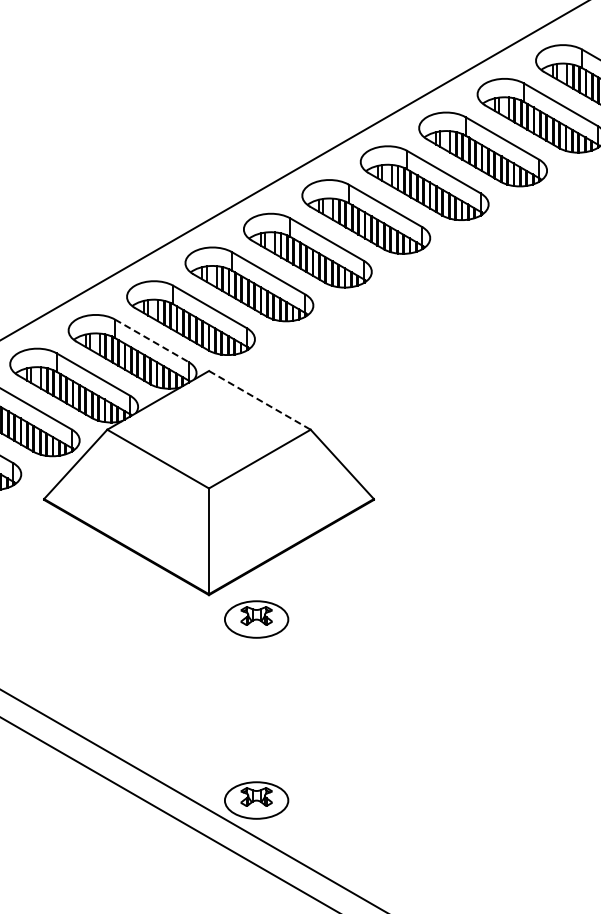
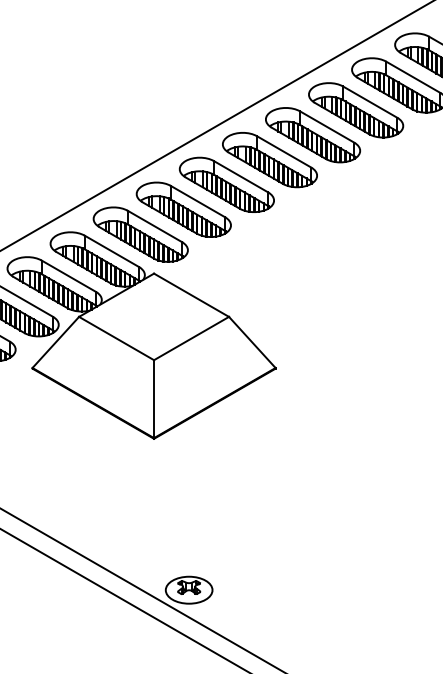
line: (151, 340) -> (111, 251), dashed -> solid
line: (259, 400) -> (191, 295), dashed -> solid
part: (256, 619) -> (189, 456), removed

